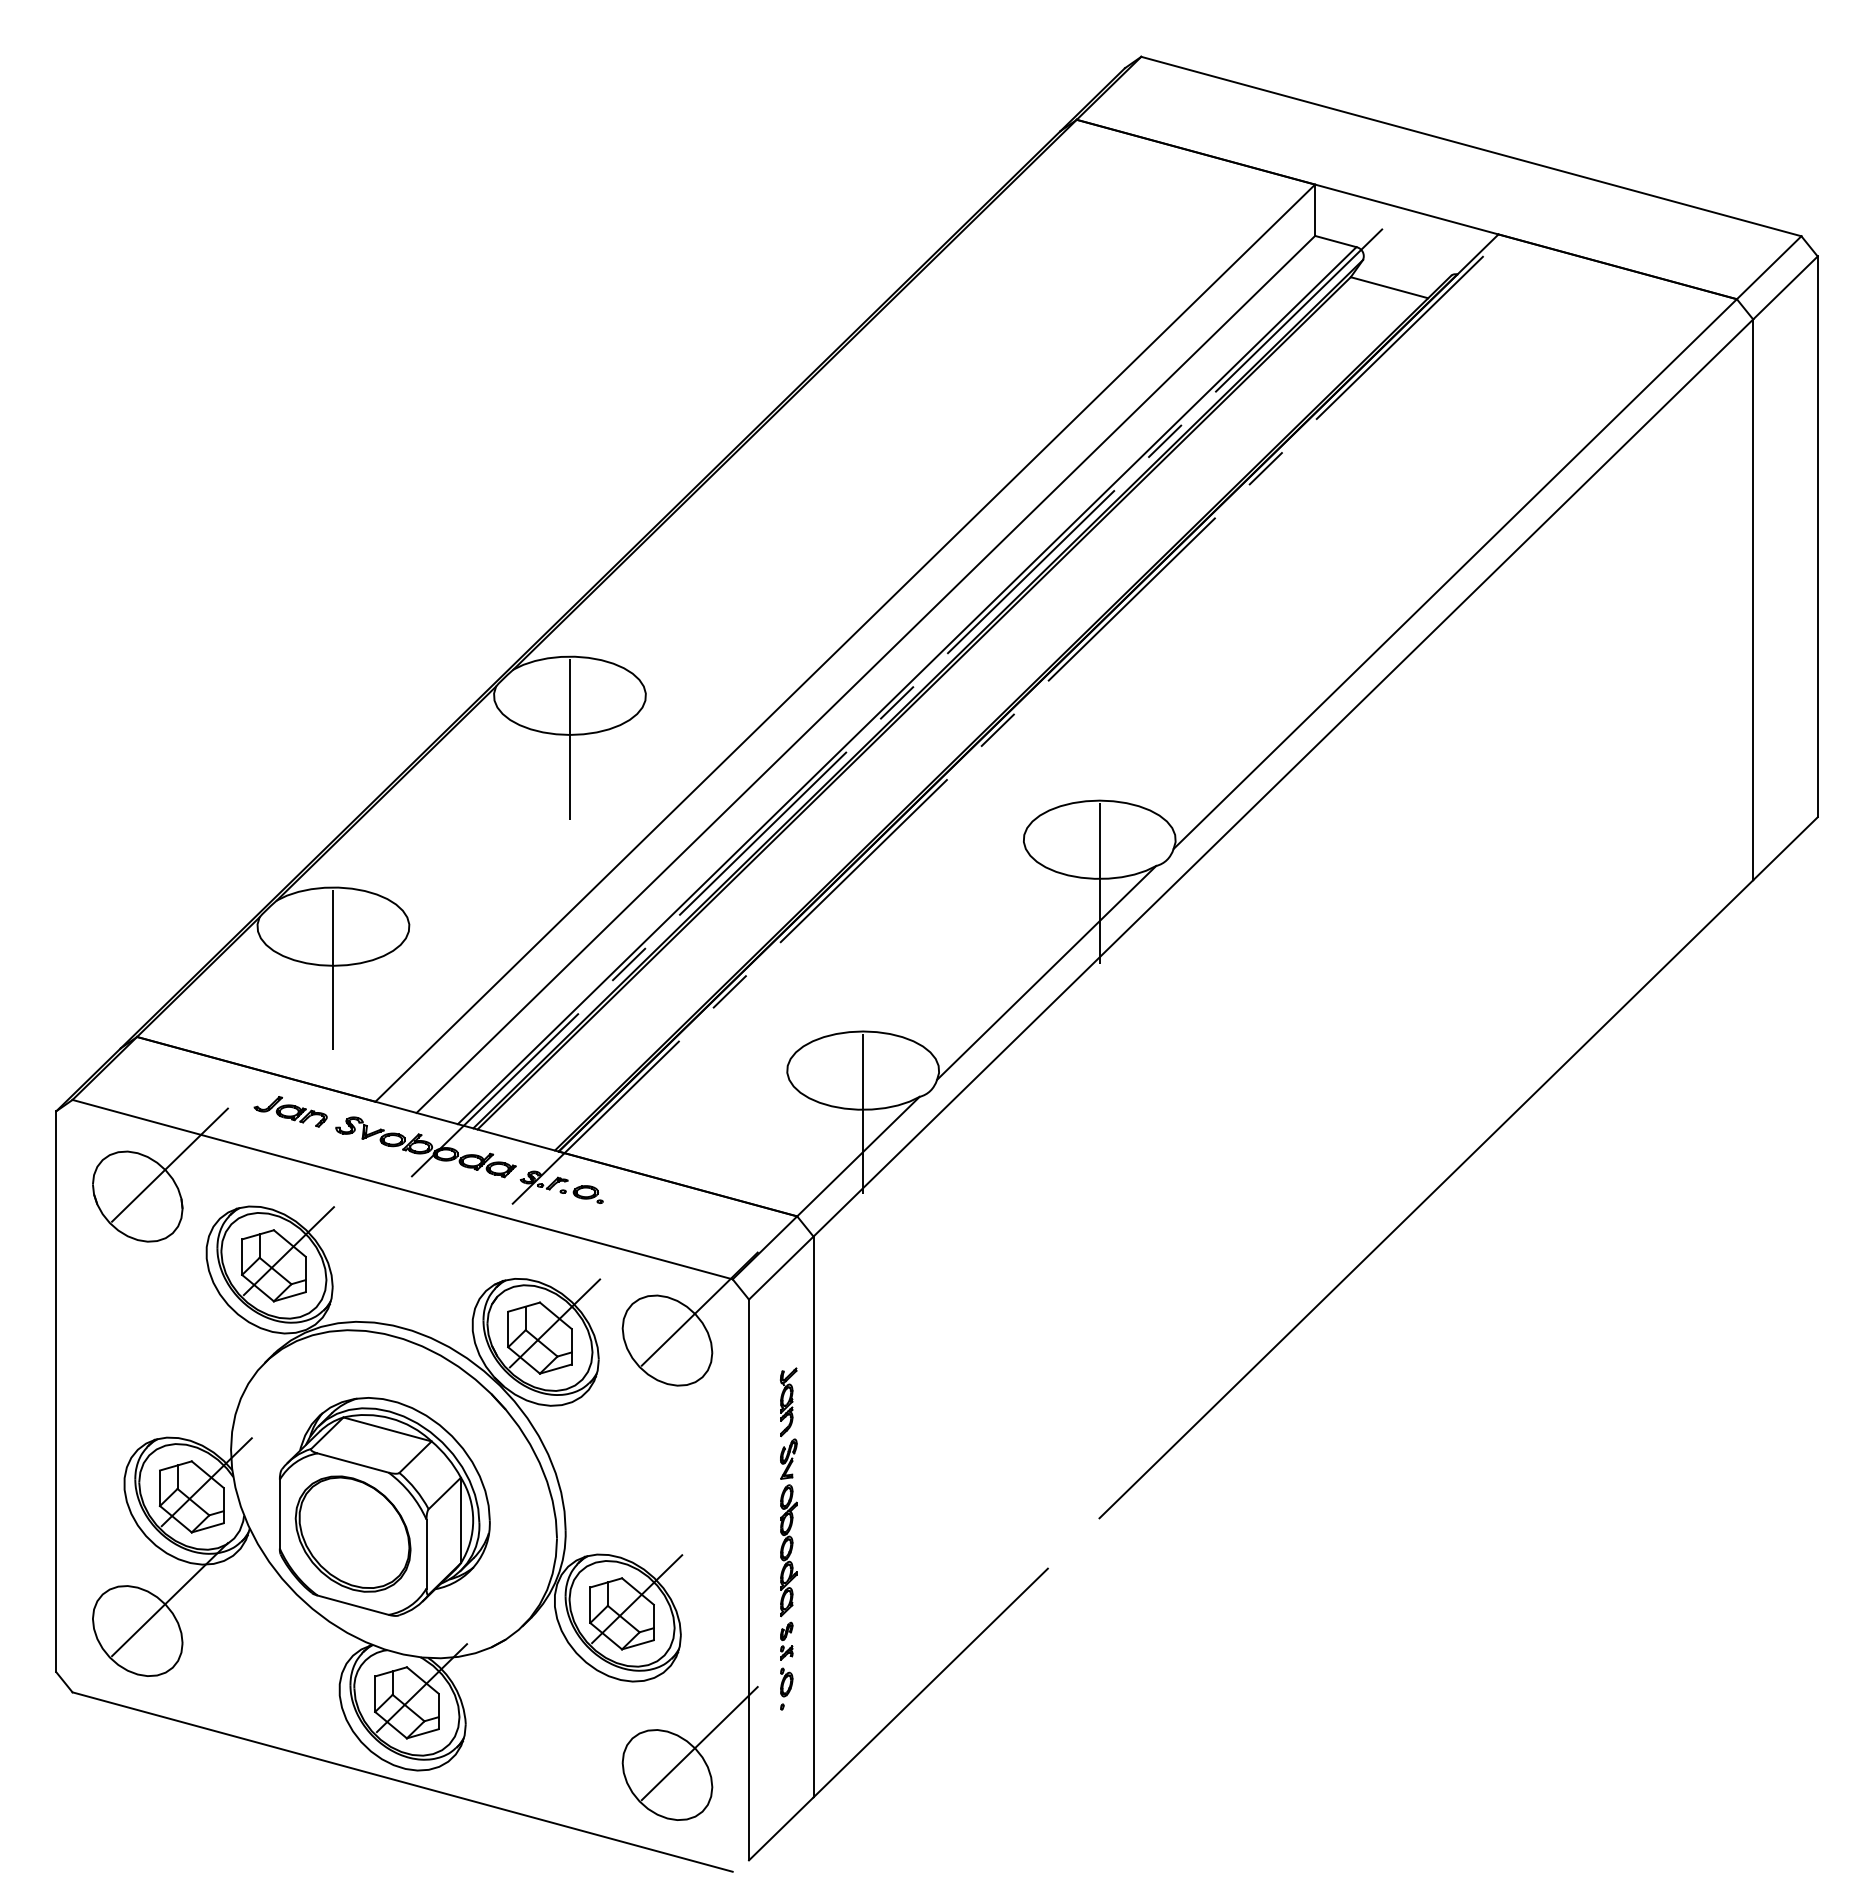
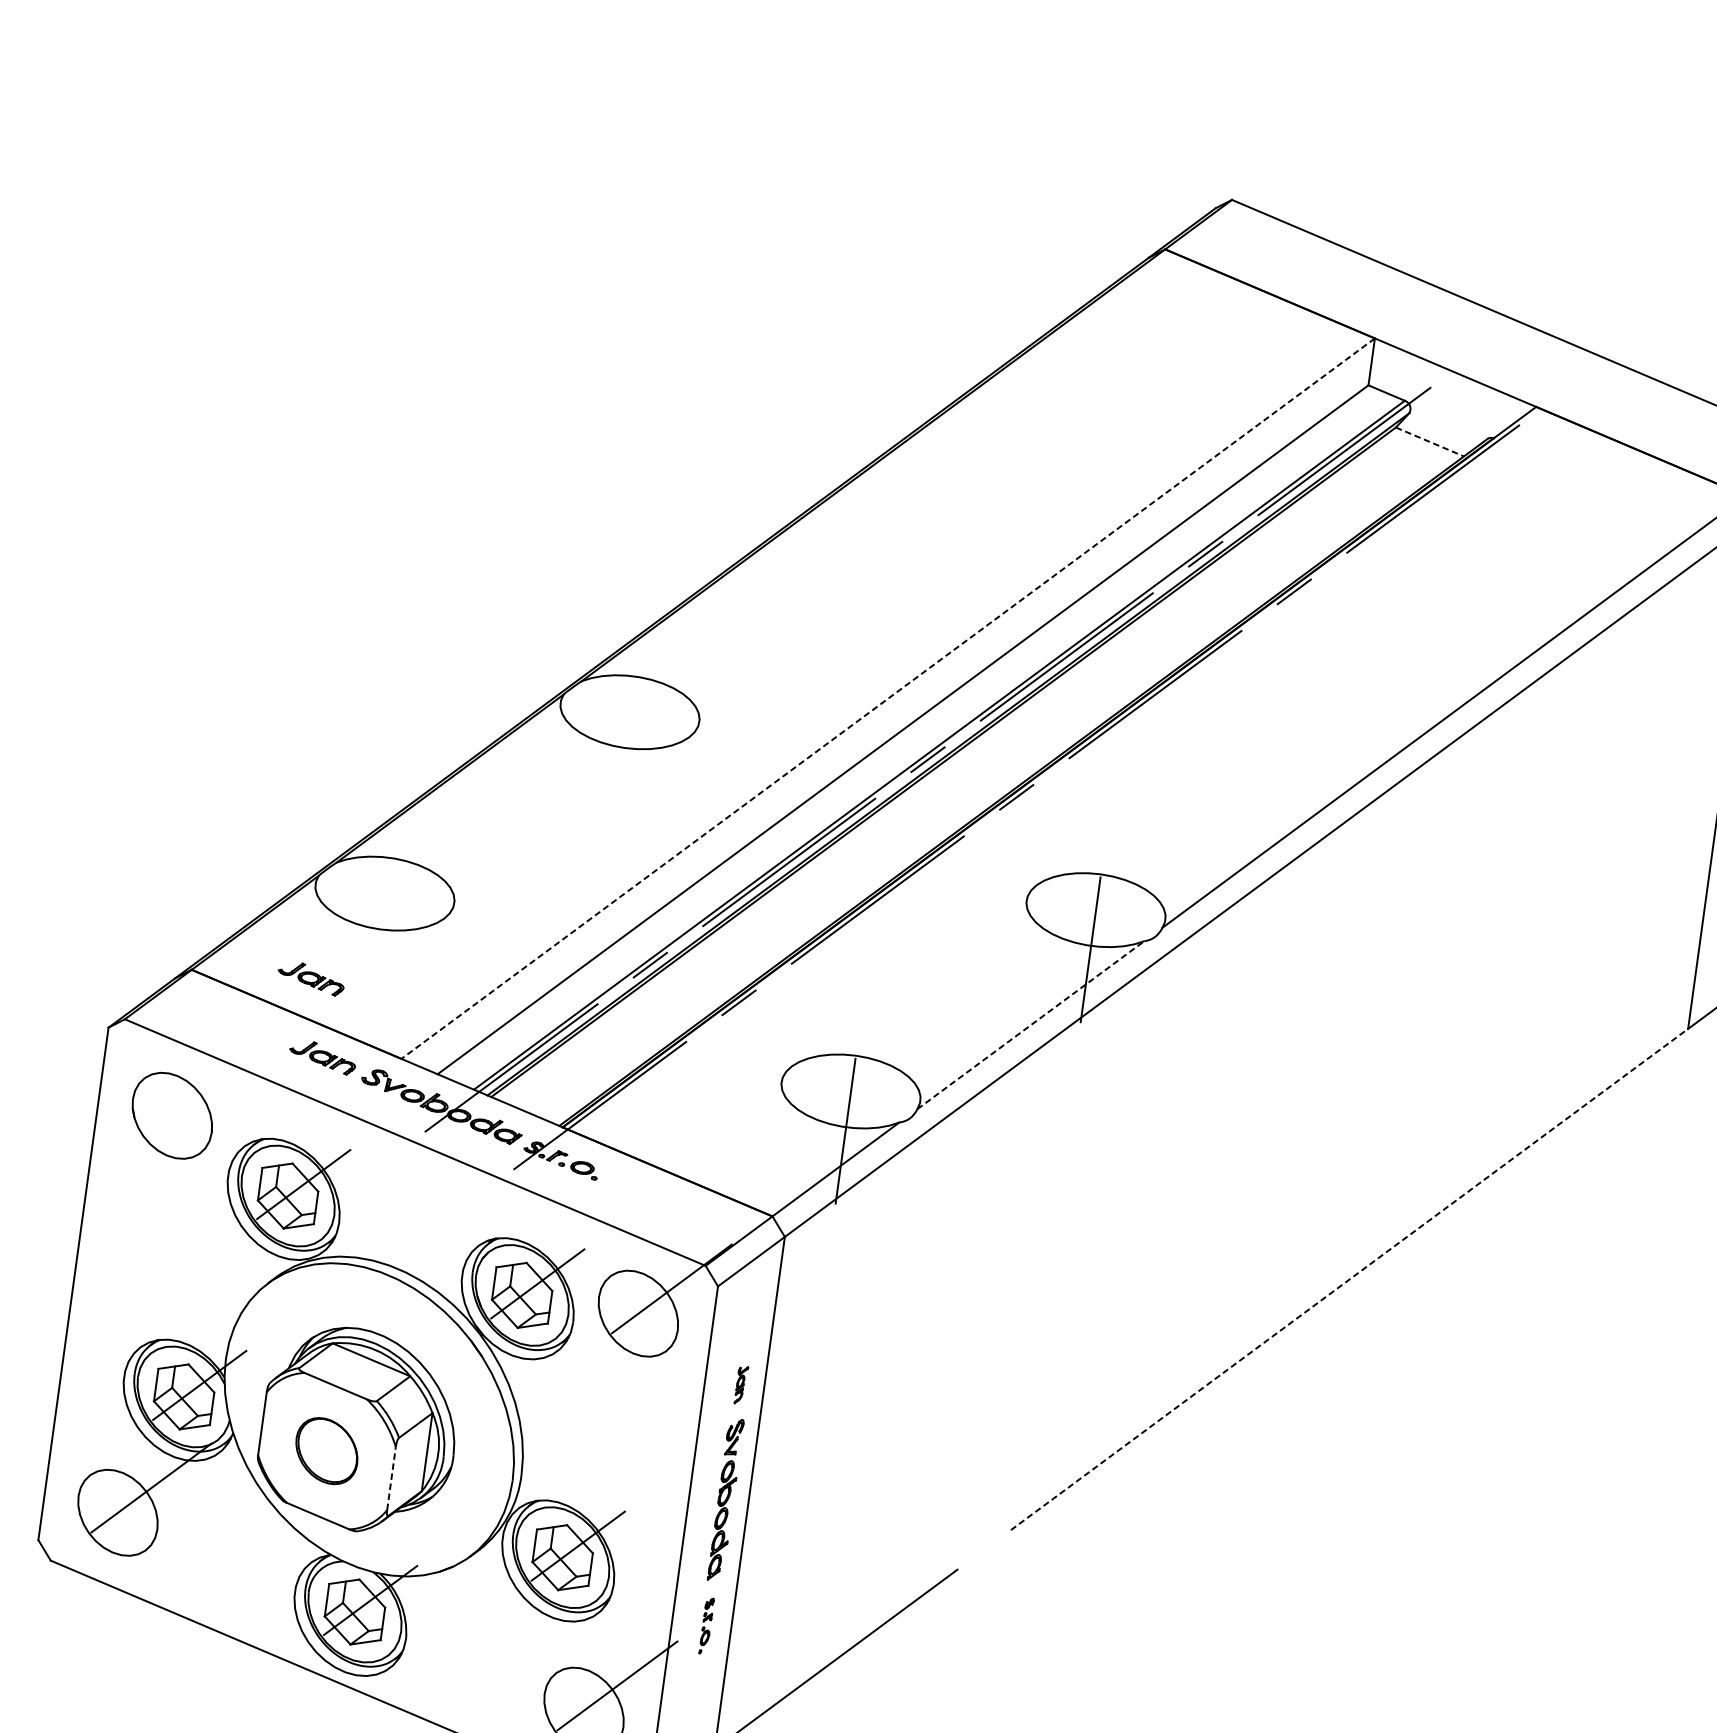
line: (1389, 287) -> (1429, 441), solid -> dashed
line: (845, 643) -> (888, 698), solid -> dashed
line: (569, 738) -> (624, 751), removed
line: (333, 969) -> (379, 932), removed
line: (1047, 972) -> (1031, 1024), solid -> dashed
part: (266, 1028) -> (311, 978), added
line: (169, 1164) -> (205, 1090), removed
line: (1426, 1199) -> (1349, 1279), solid -> dashed
part: (788, 1402) -> (741, 1385), size x0.6
part: (352, 1533) -> (326, 1450), size x0.6
line: (426, 1553) -> (391, 1478), solid -> dashed
part: (786, 1665) -> (706, 1625), size x0.7

